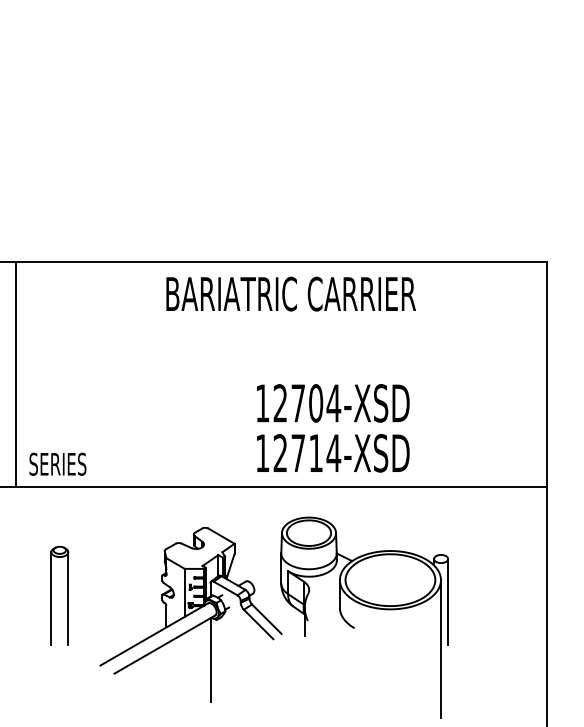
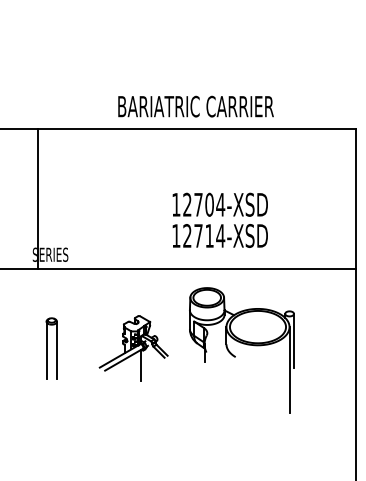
text: (290, 293) -> (195, 106), moved
line: (16, 374) -> (37, 198), moved
text: (331, 426) -> (219, 219), moved
part: (59, 595) -> (51, 348), moved
part: (190, 614) -> (133, 348), size x0.6

